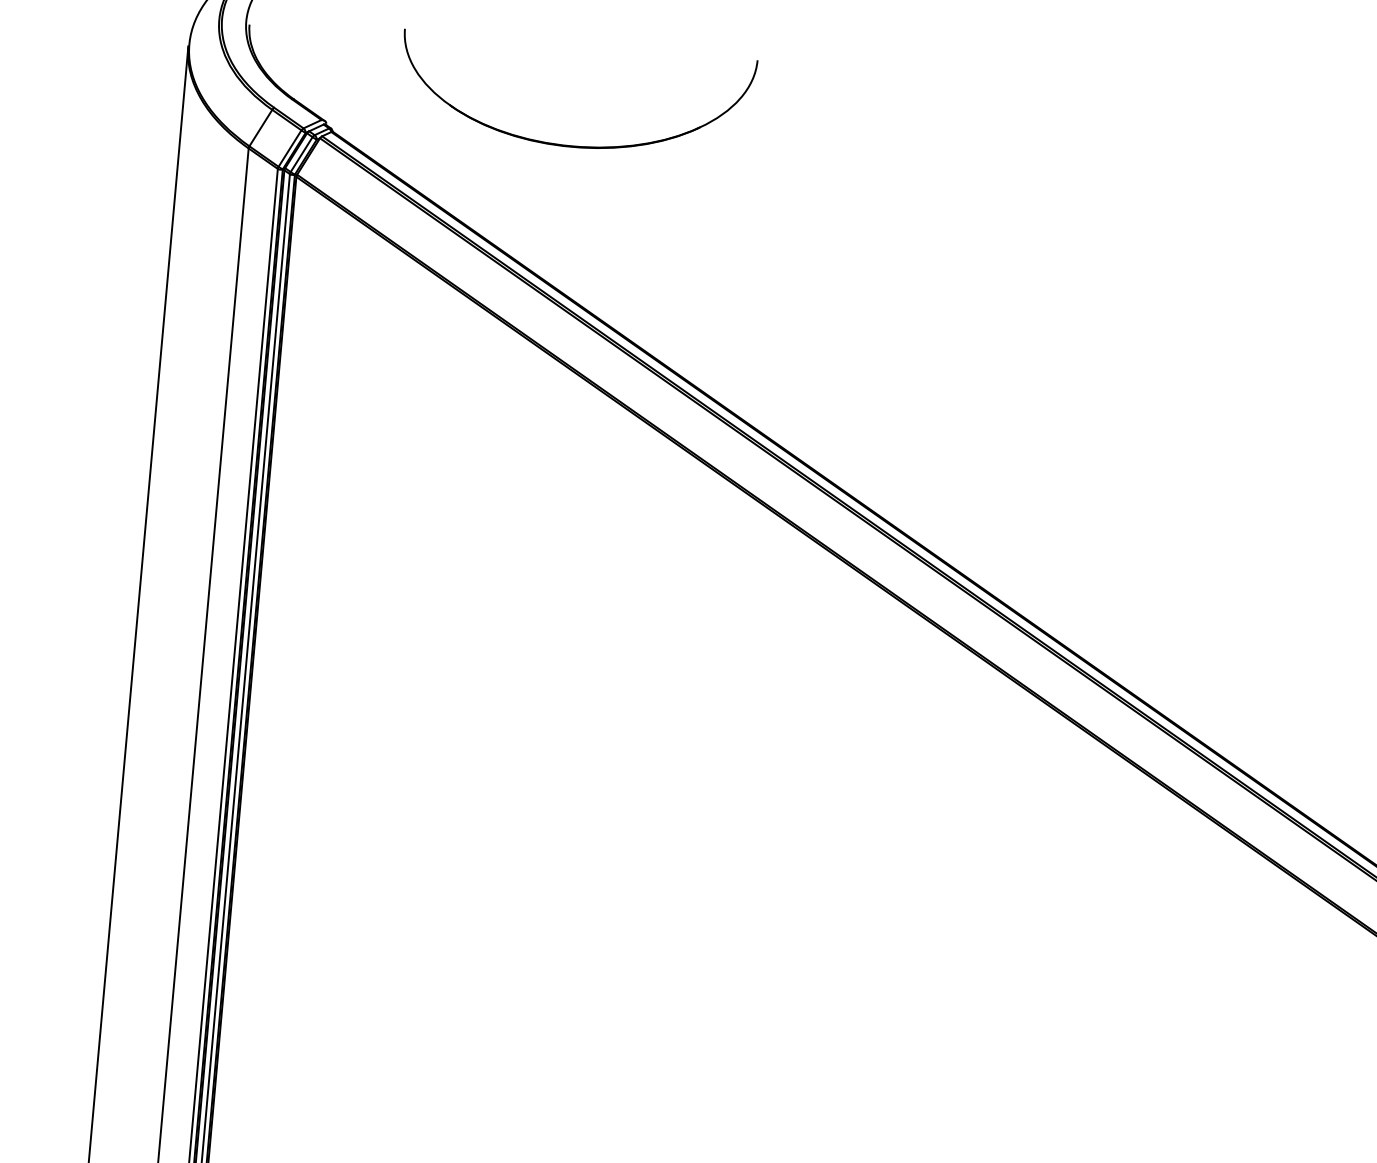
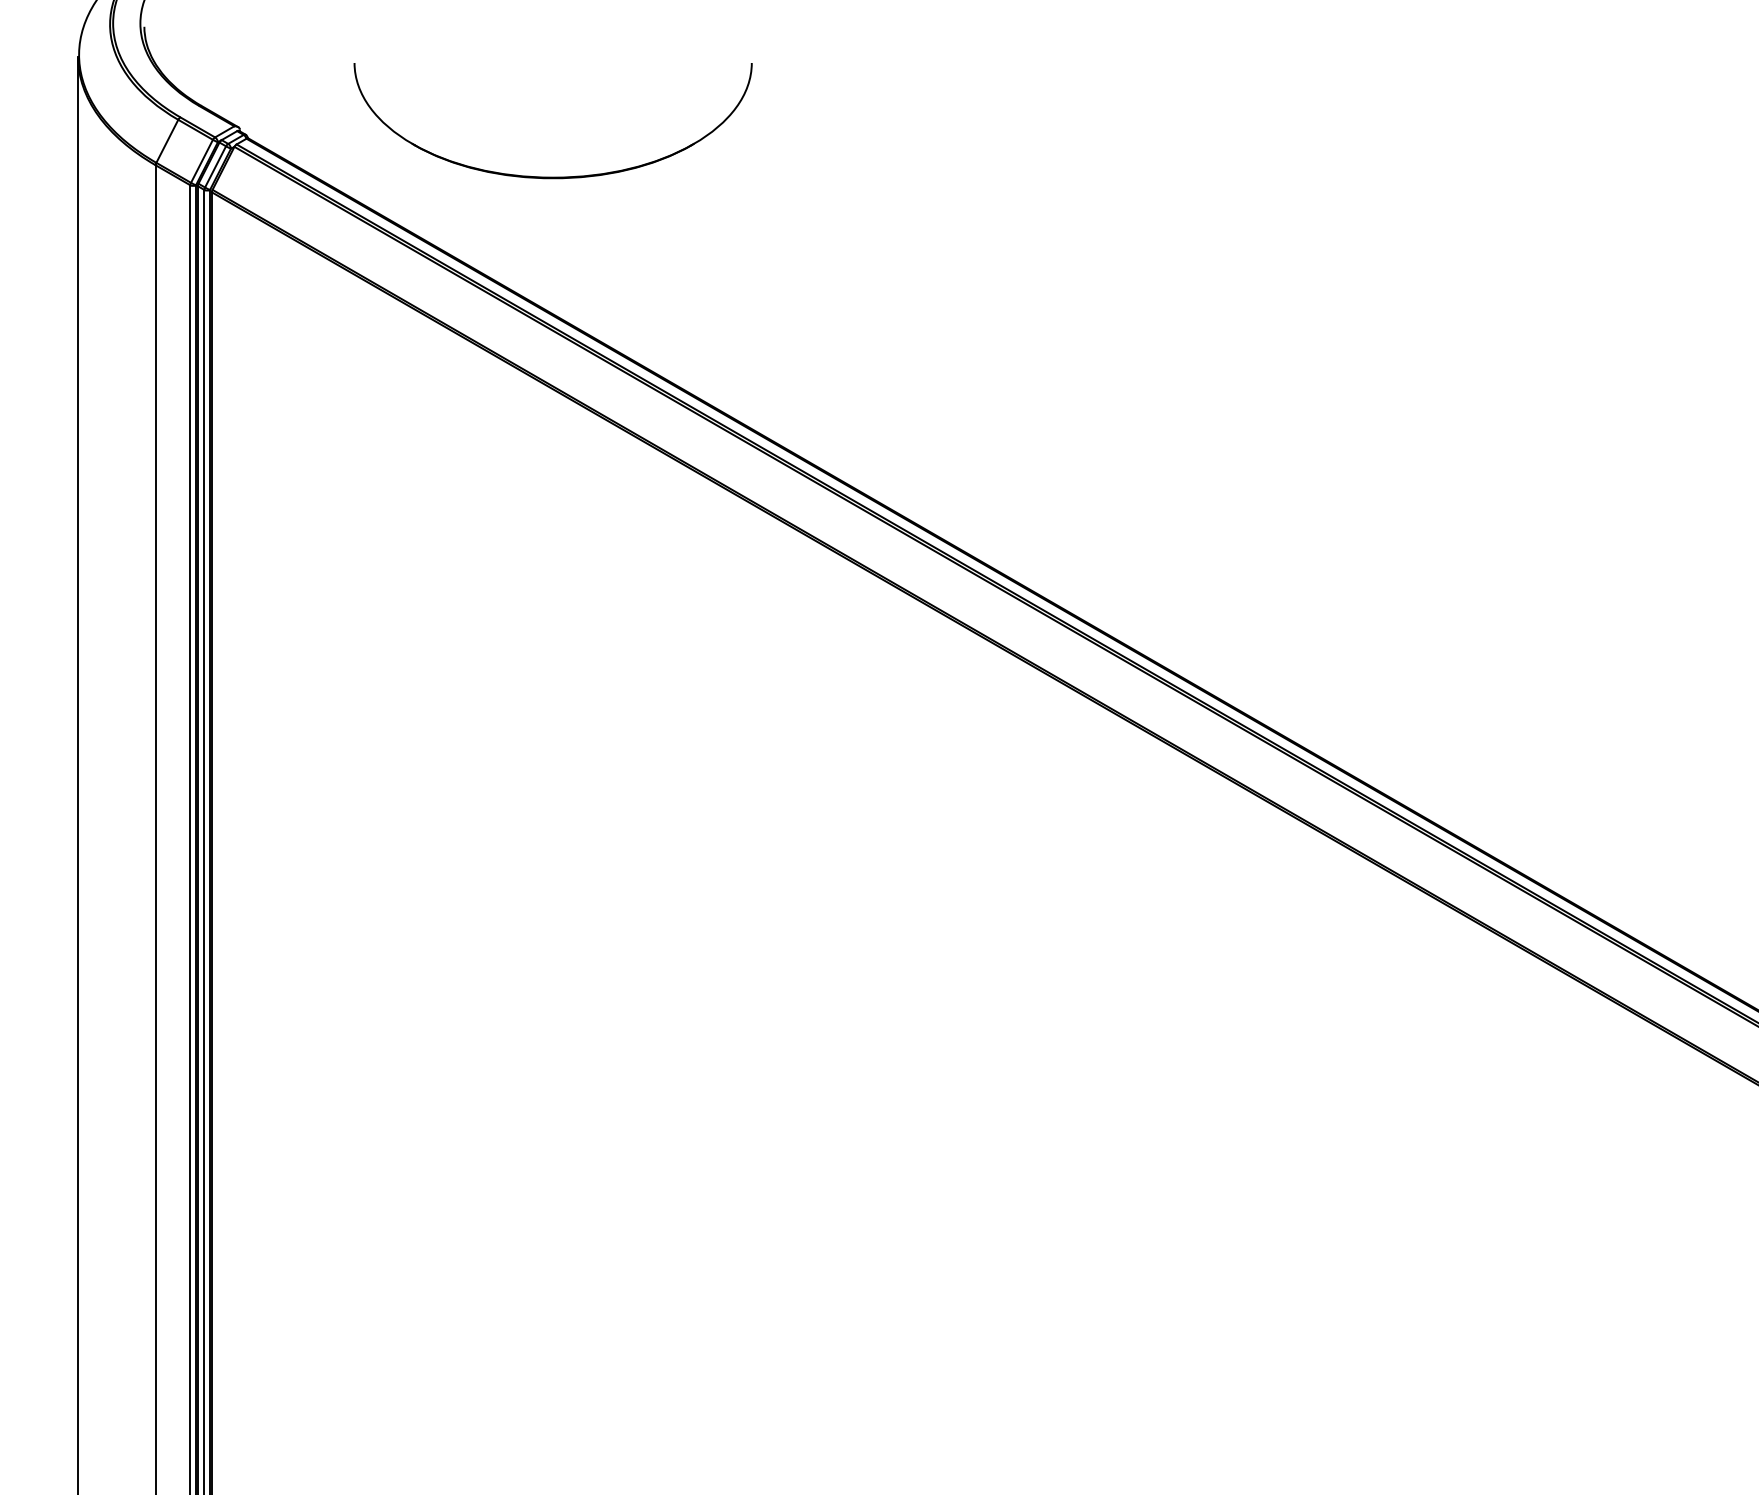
part: (571, 145) -> (552, 176), moved

